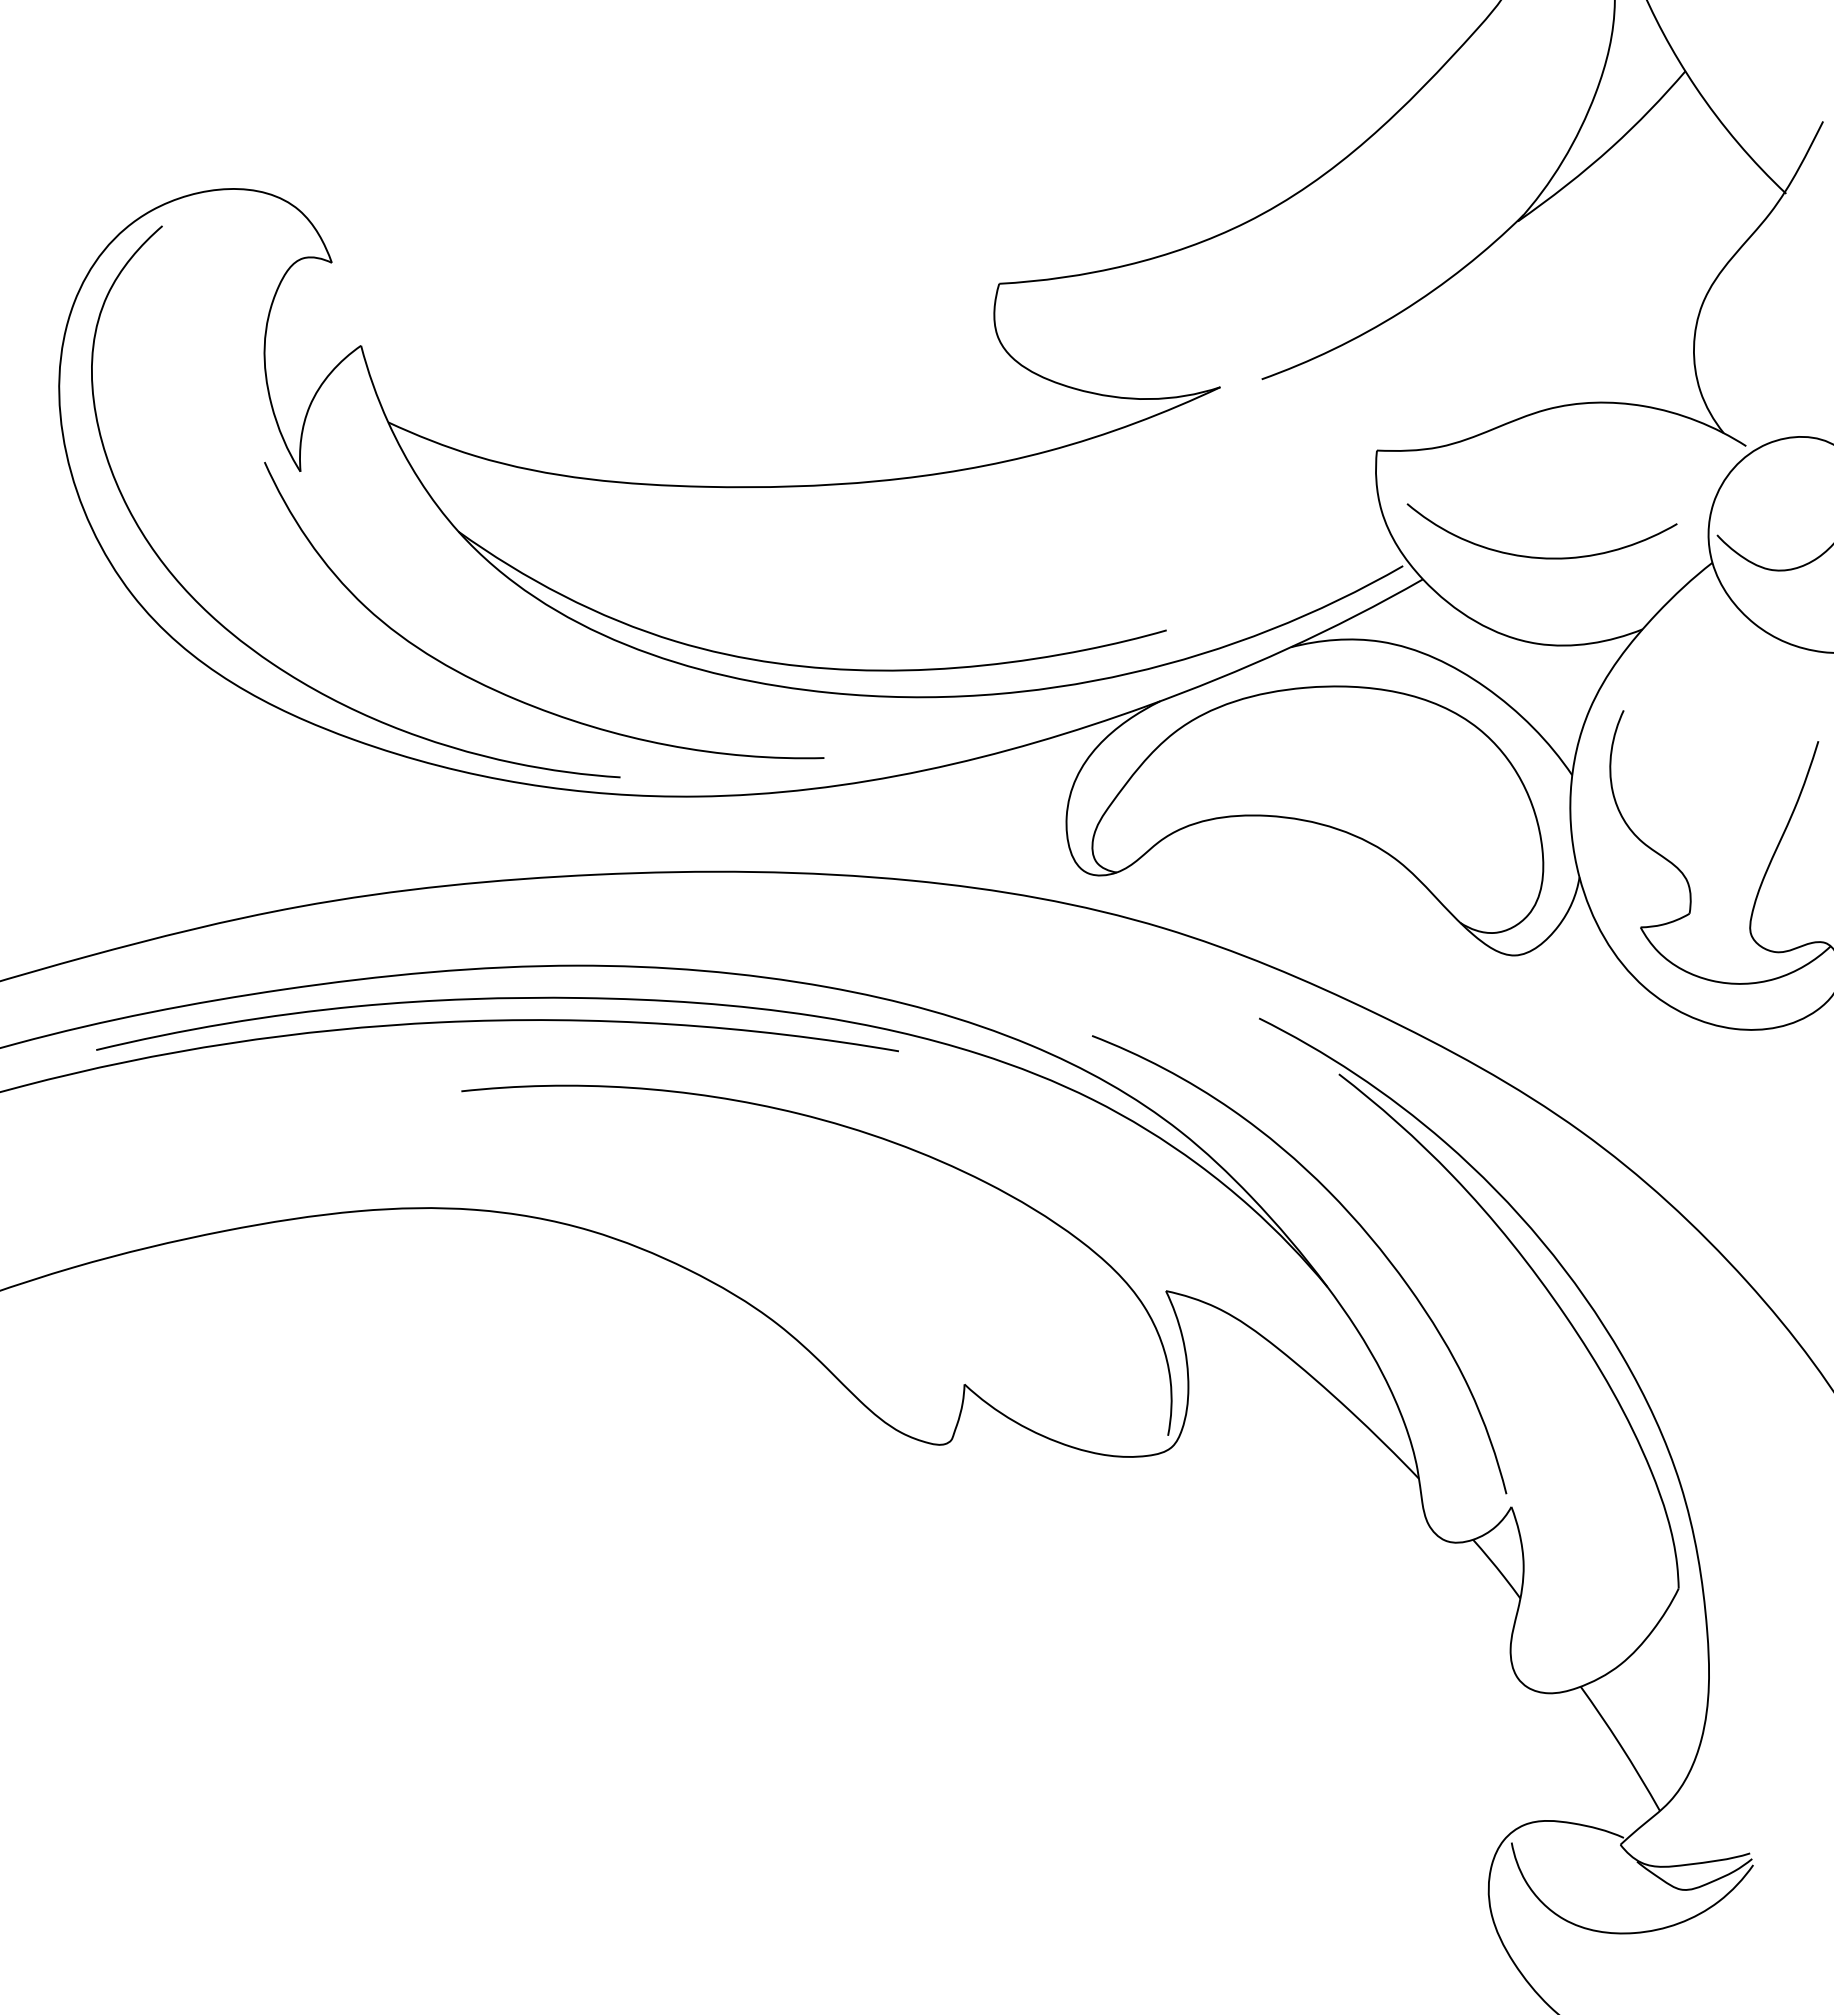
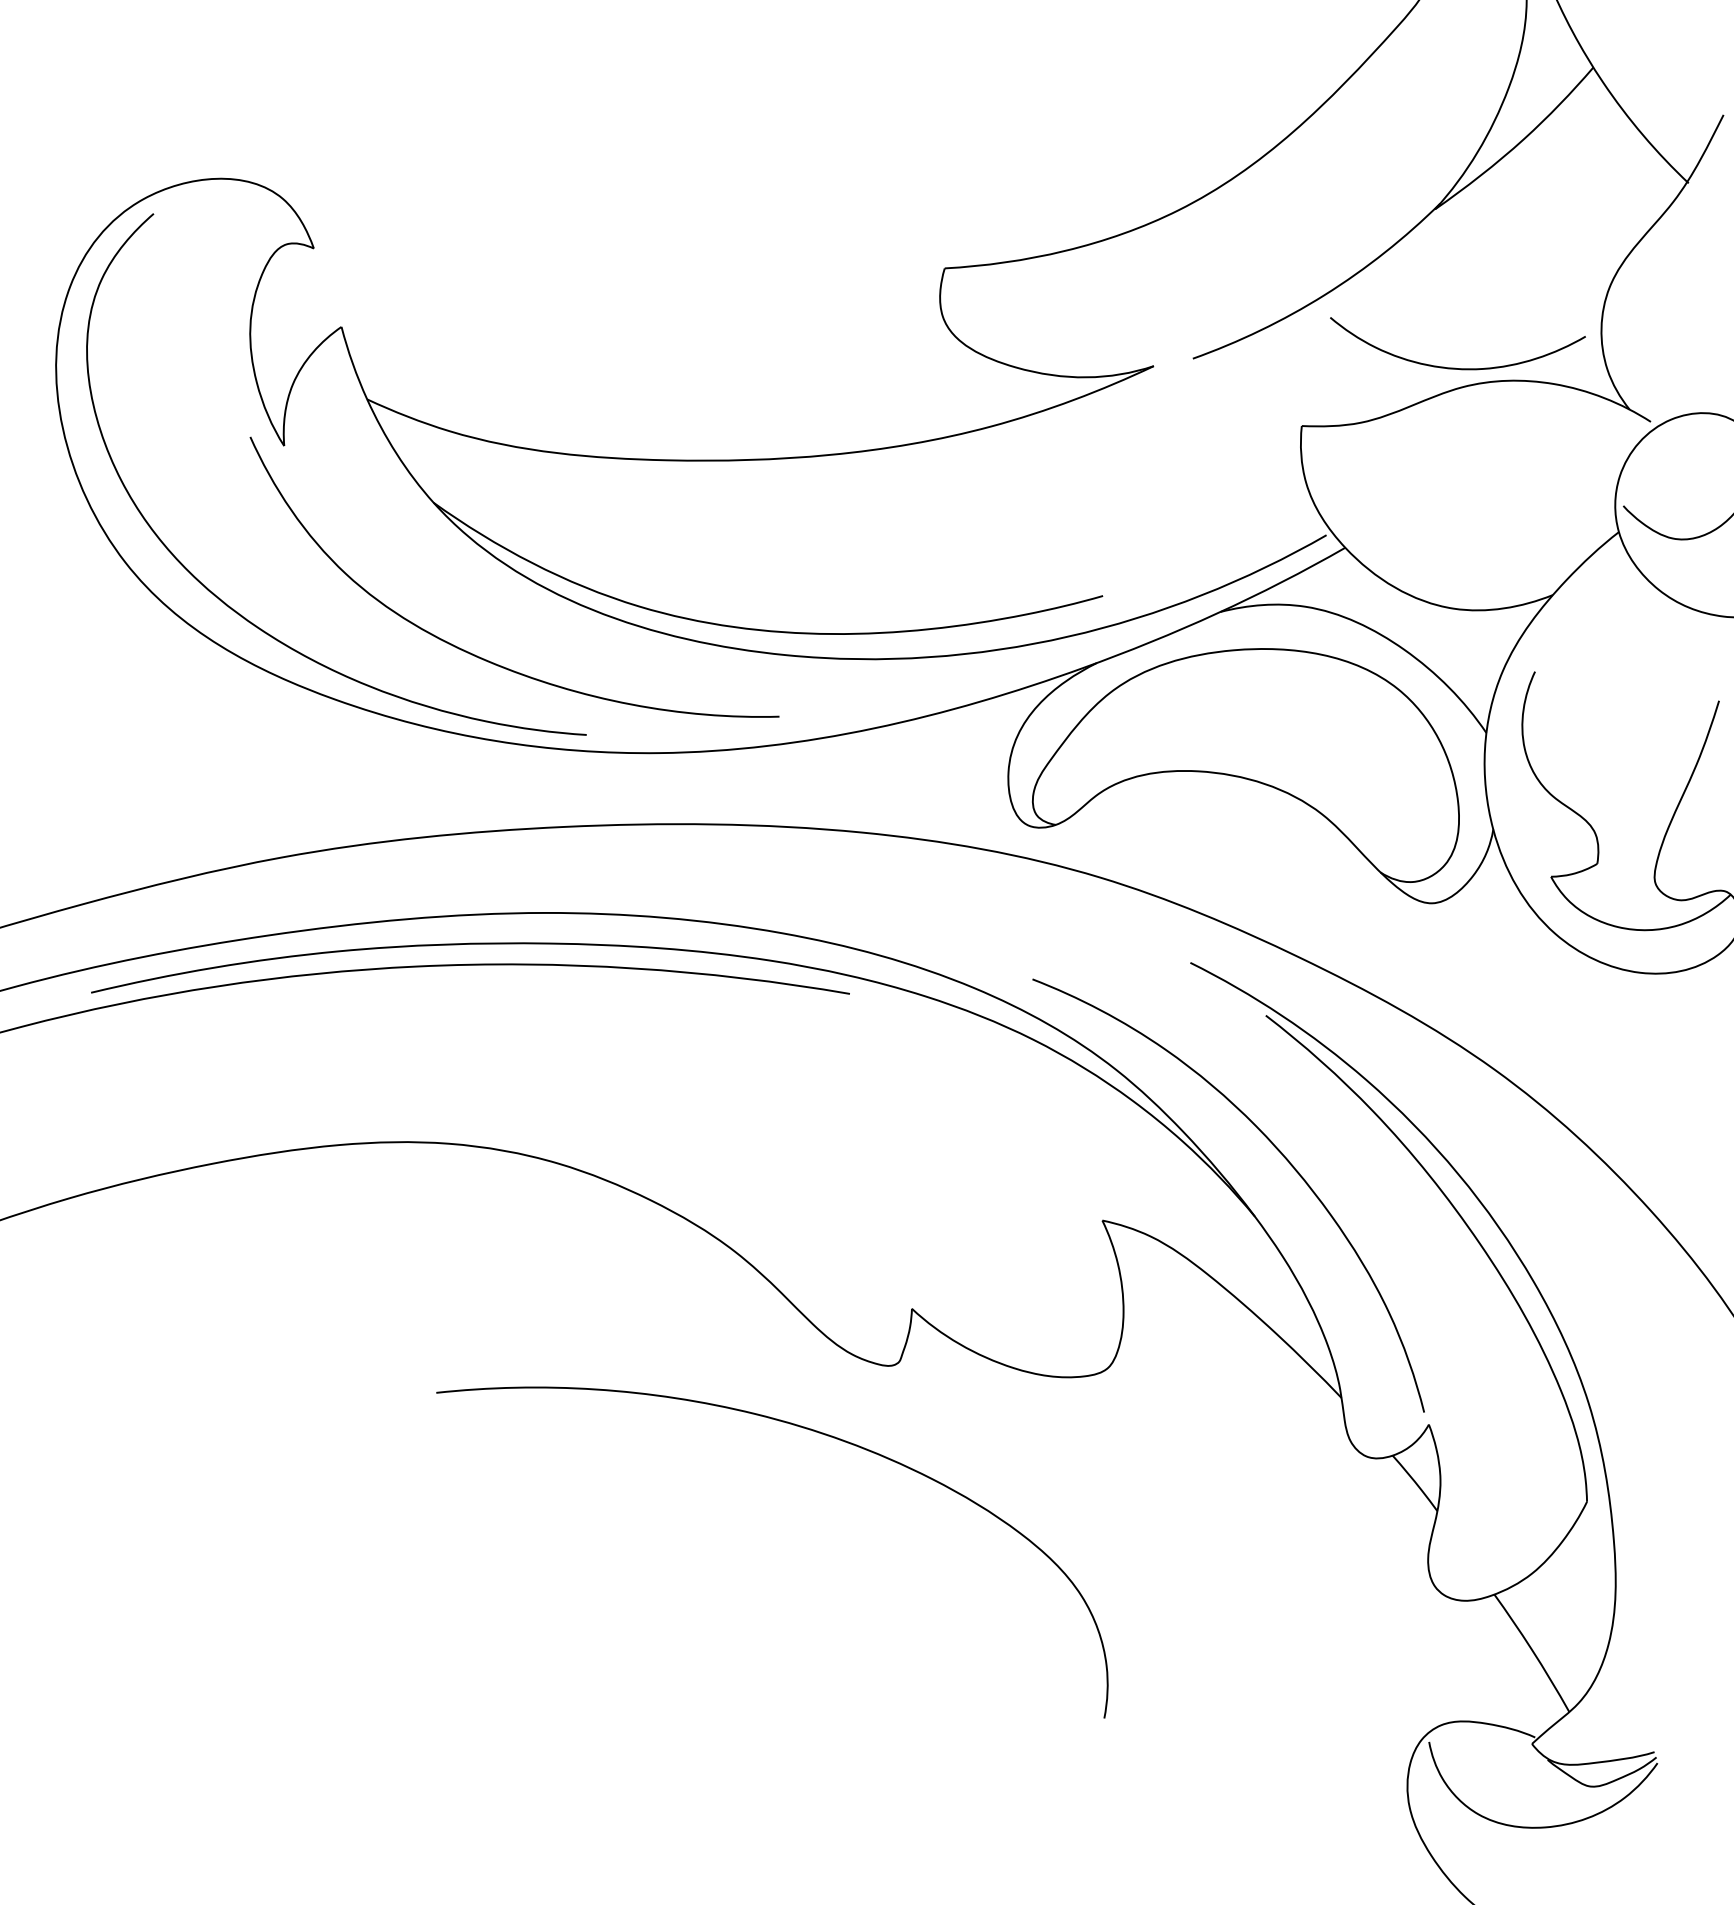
curve: (1536, 556) -> (1452, 367), moved
curve: (857, 1131) -> (810, 1430), moved

